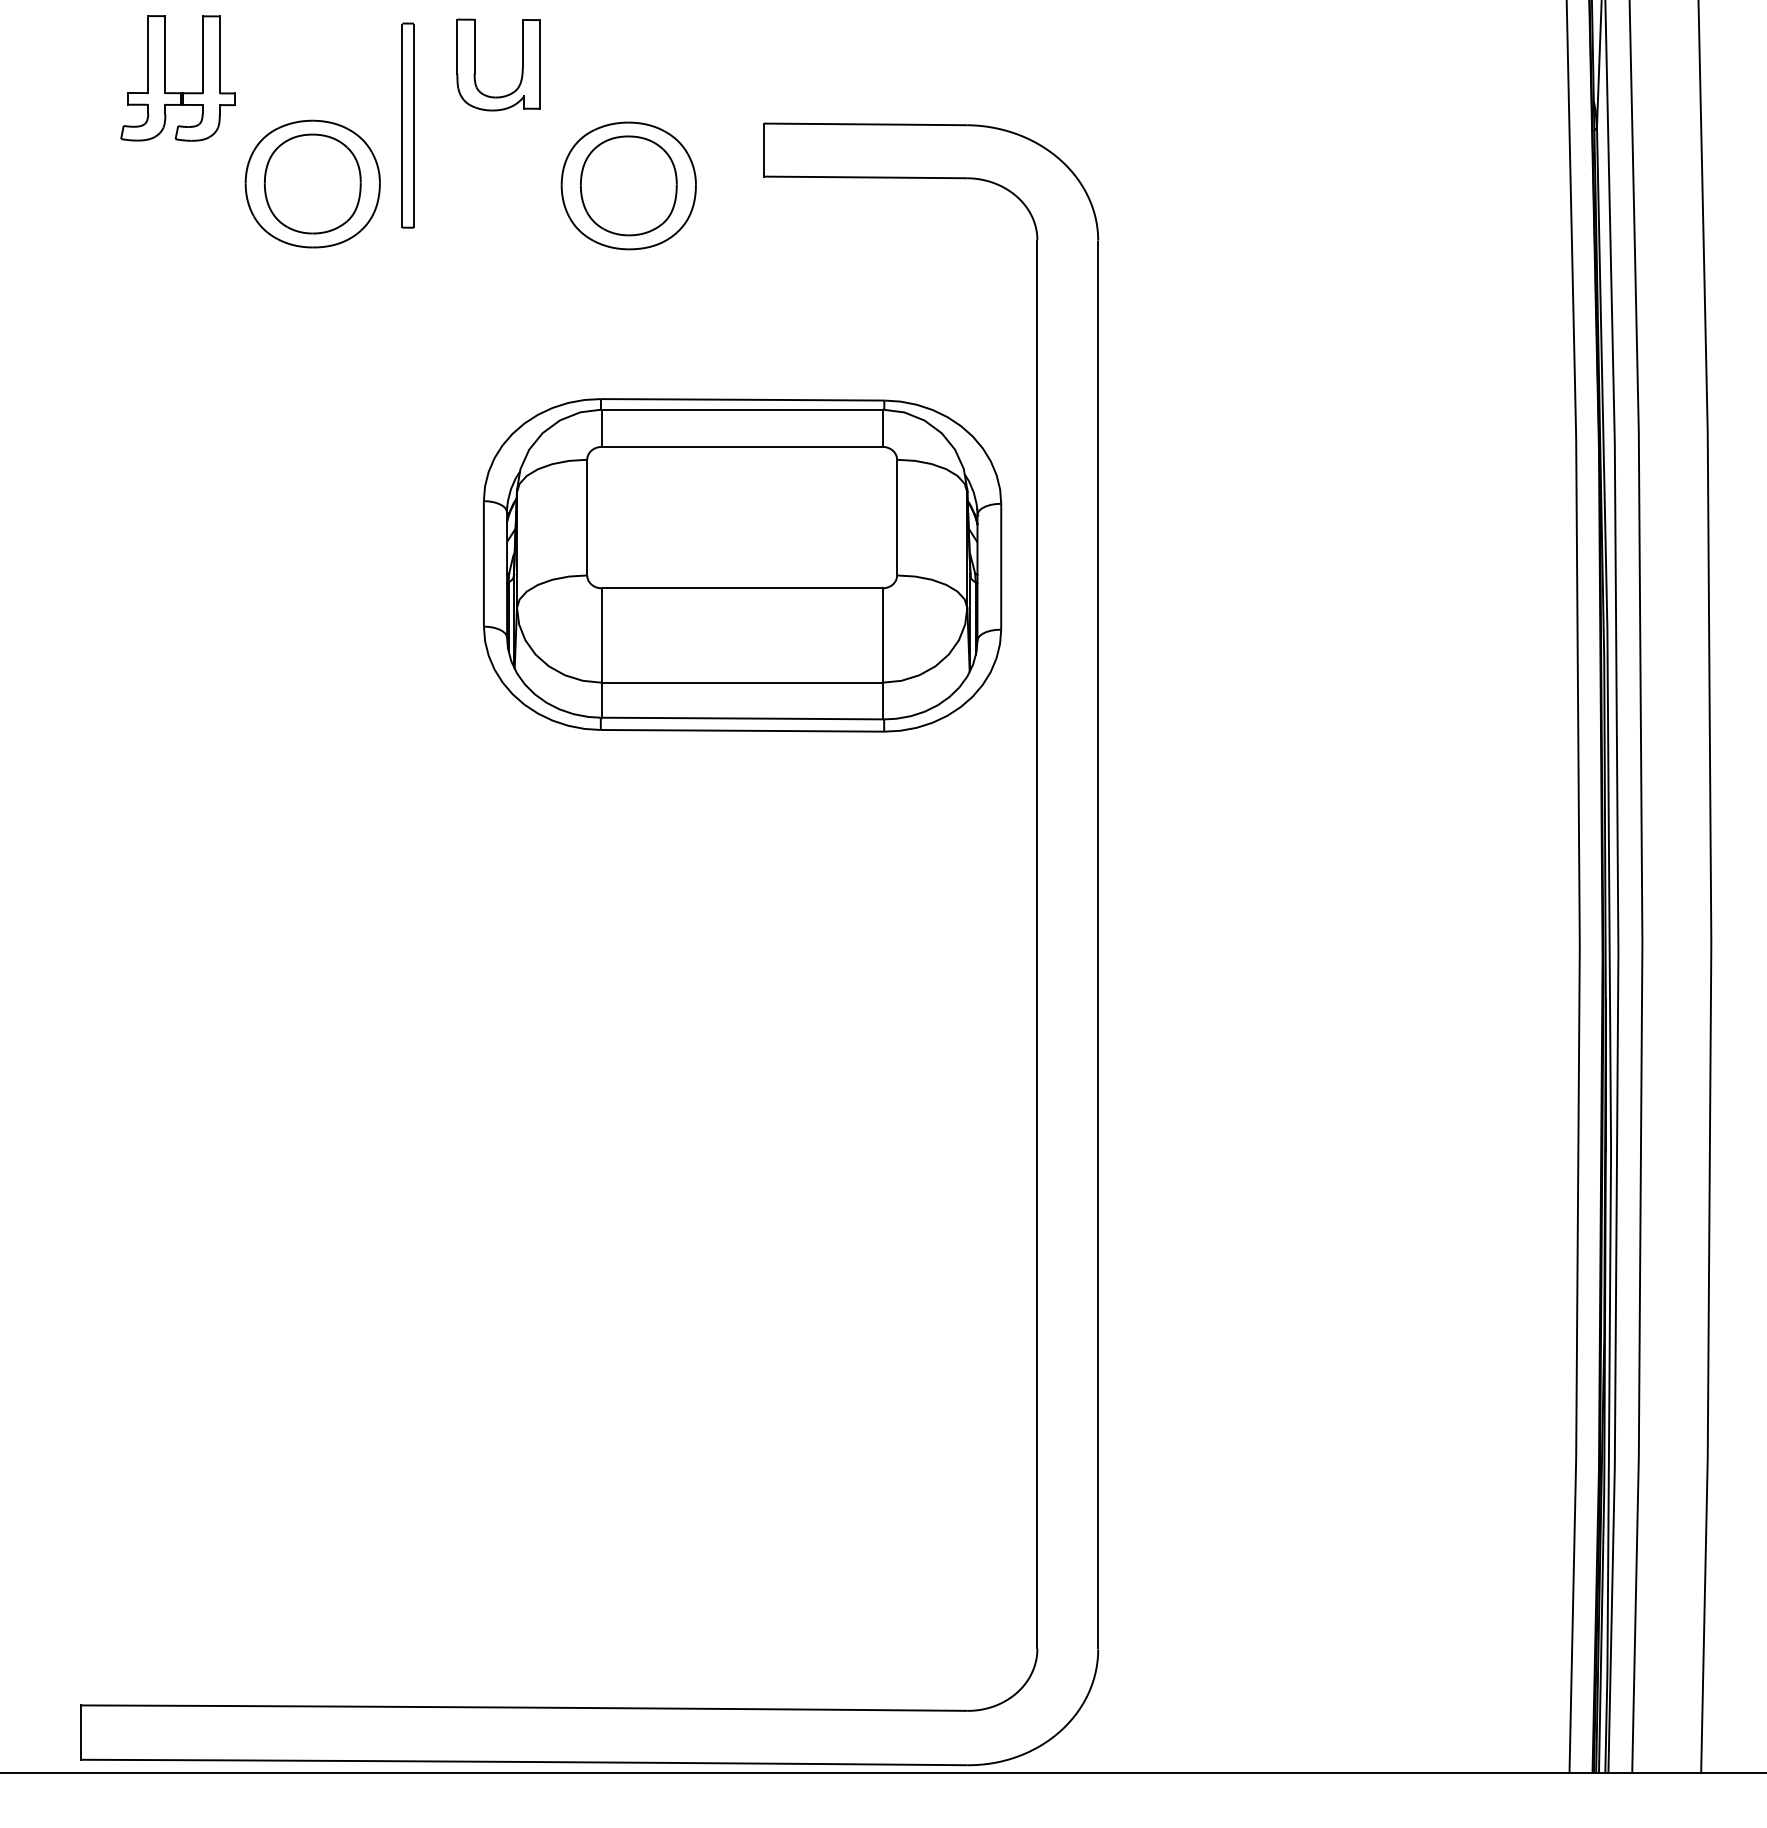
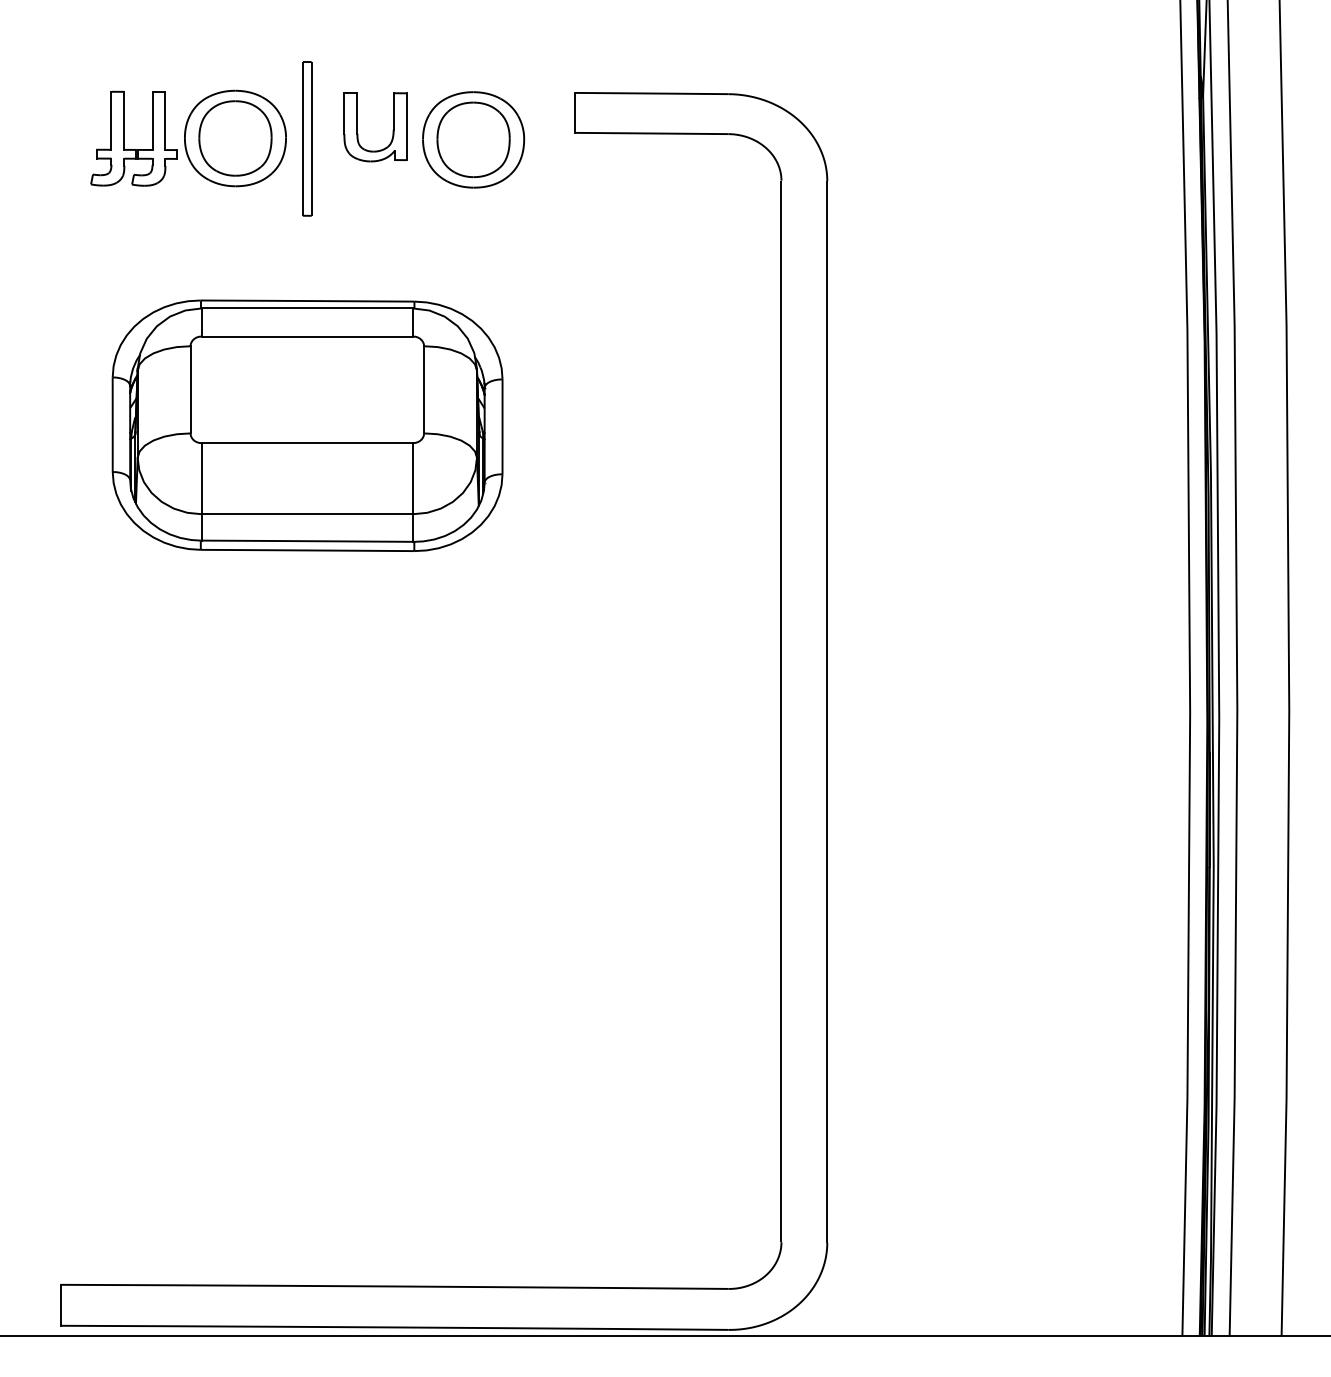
part: (475, 64) -> (358, 126), moved
part: (165, 78) -> (124, 138), moved
part: (407, 125) -> (306, 138), moved
part: (742, 565) -> (307, 425), moved

